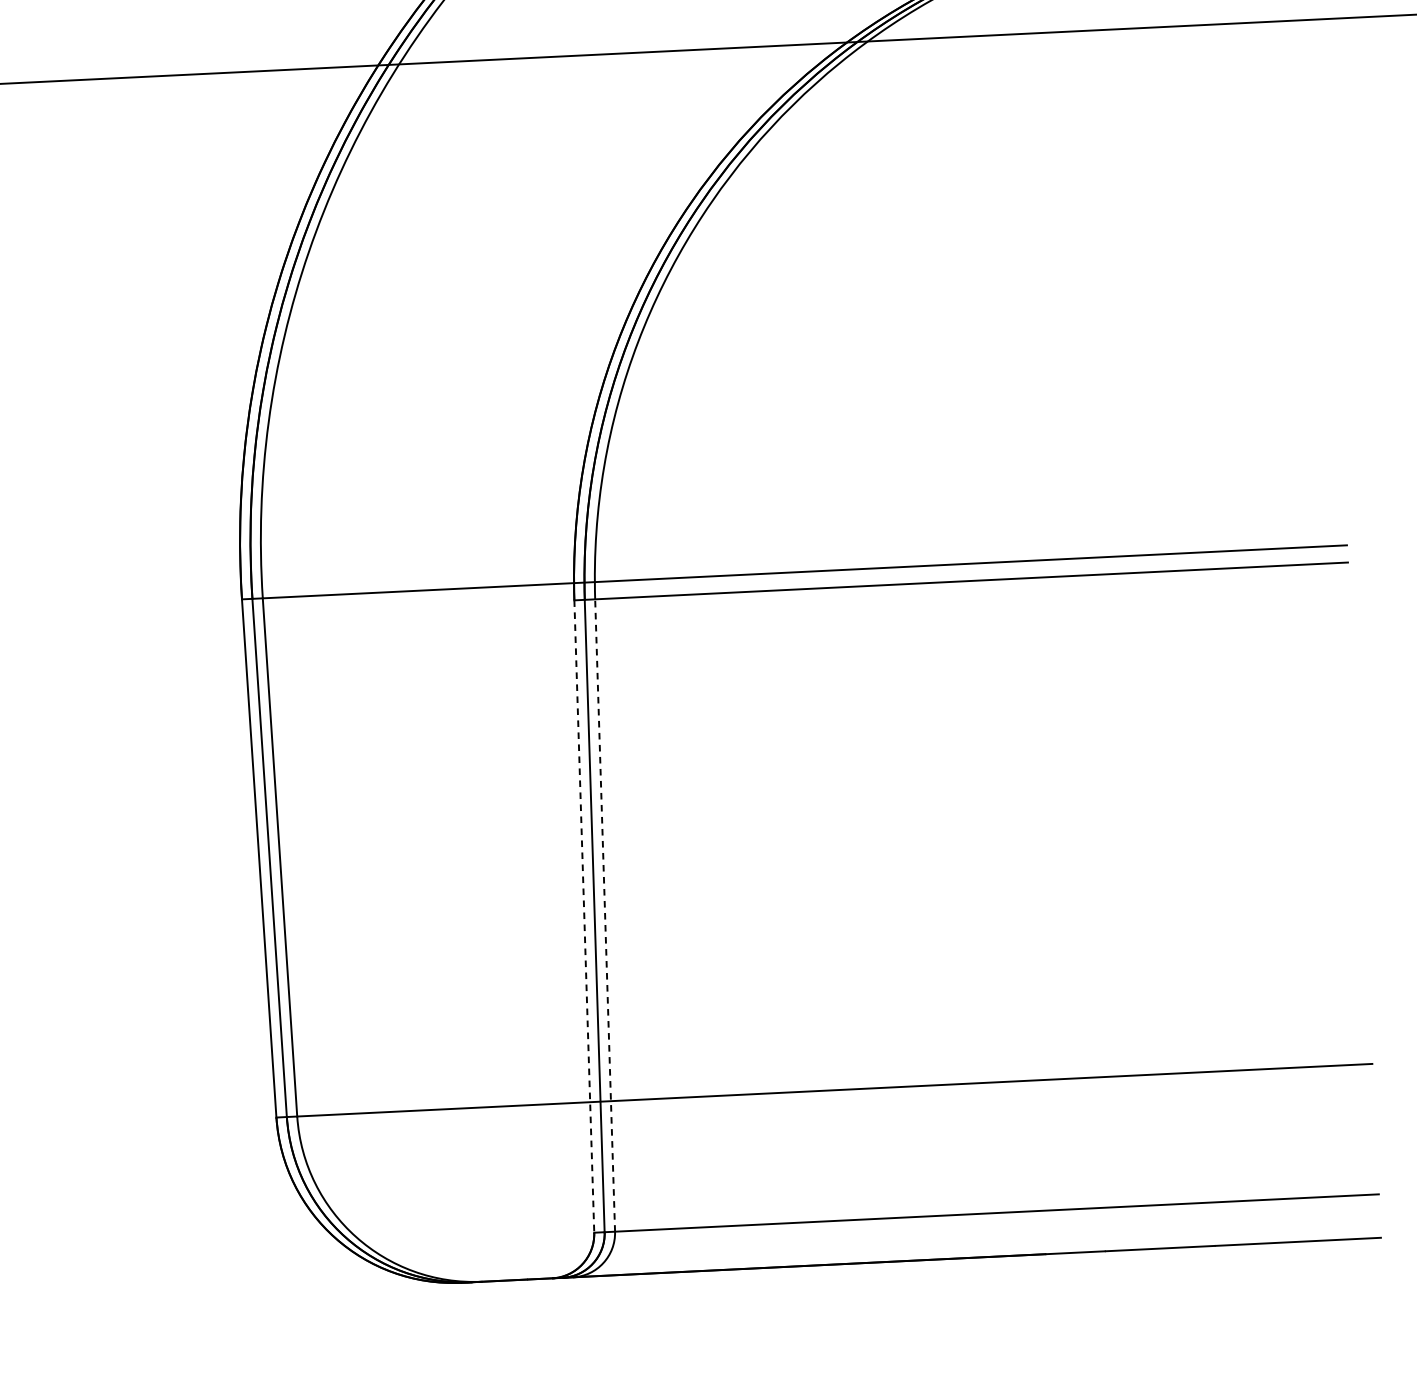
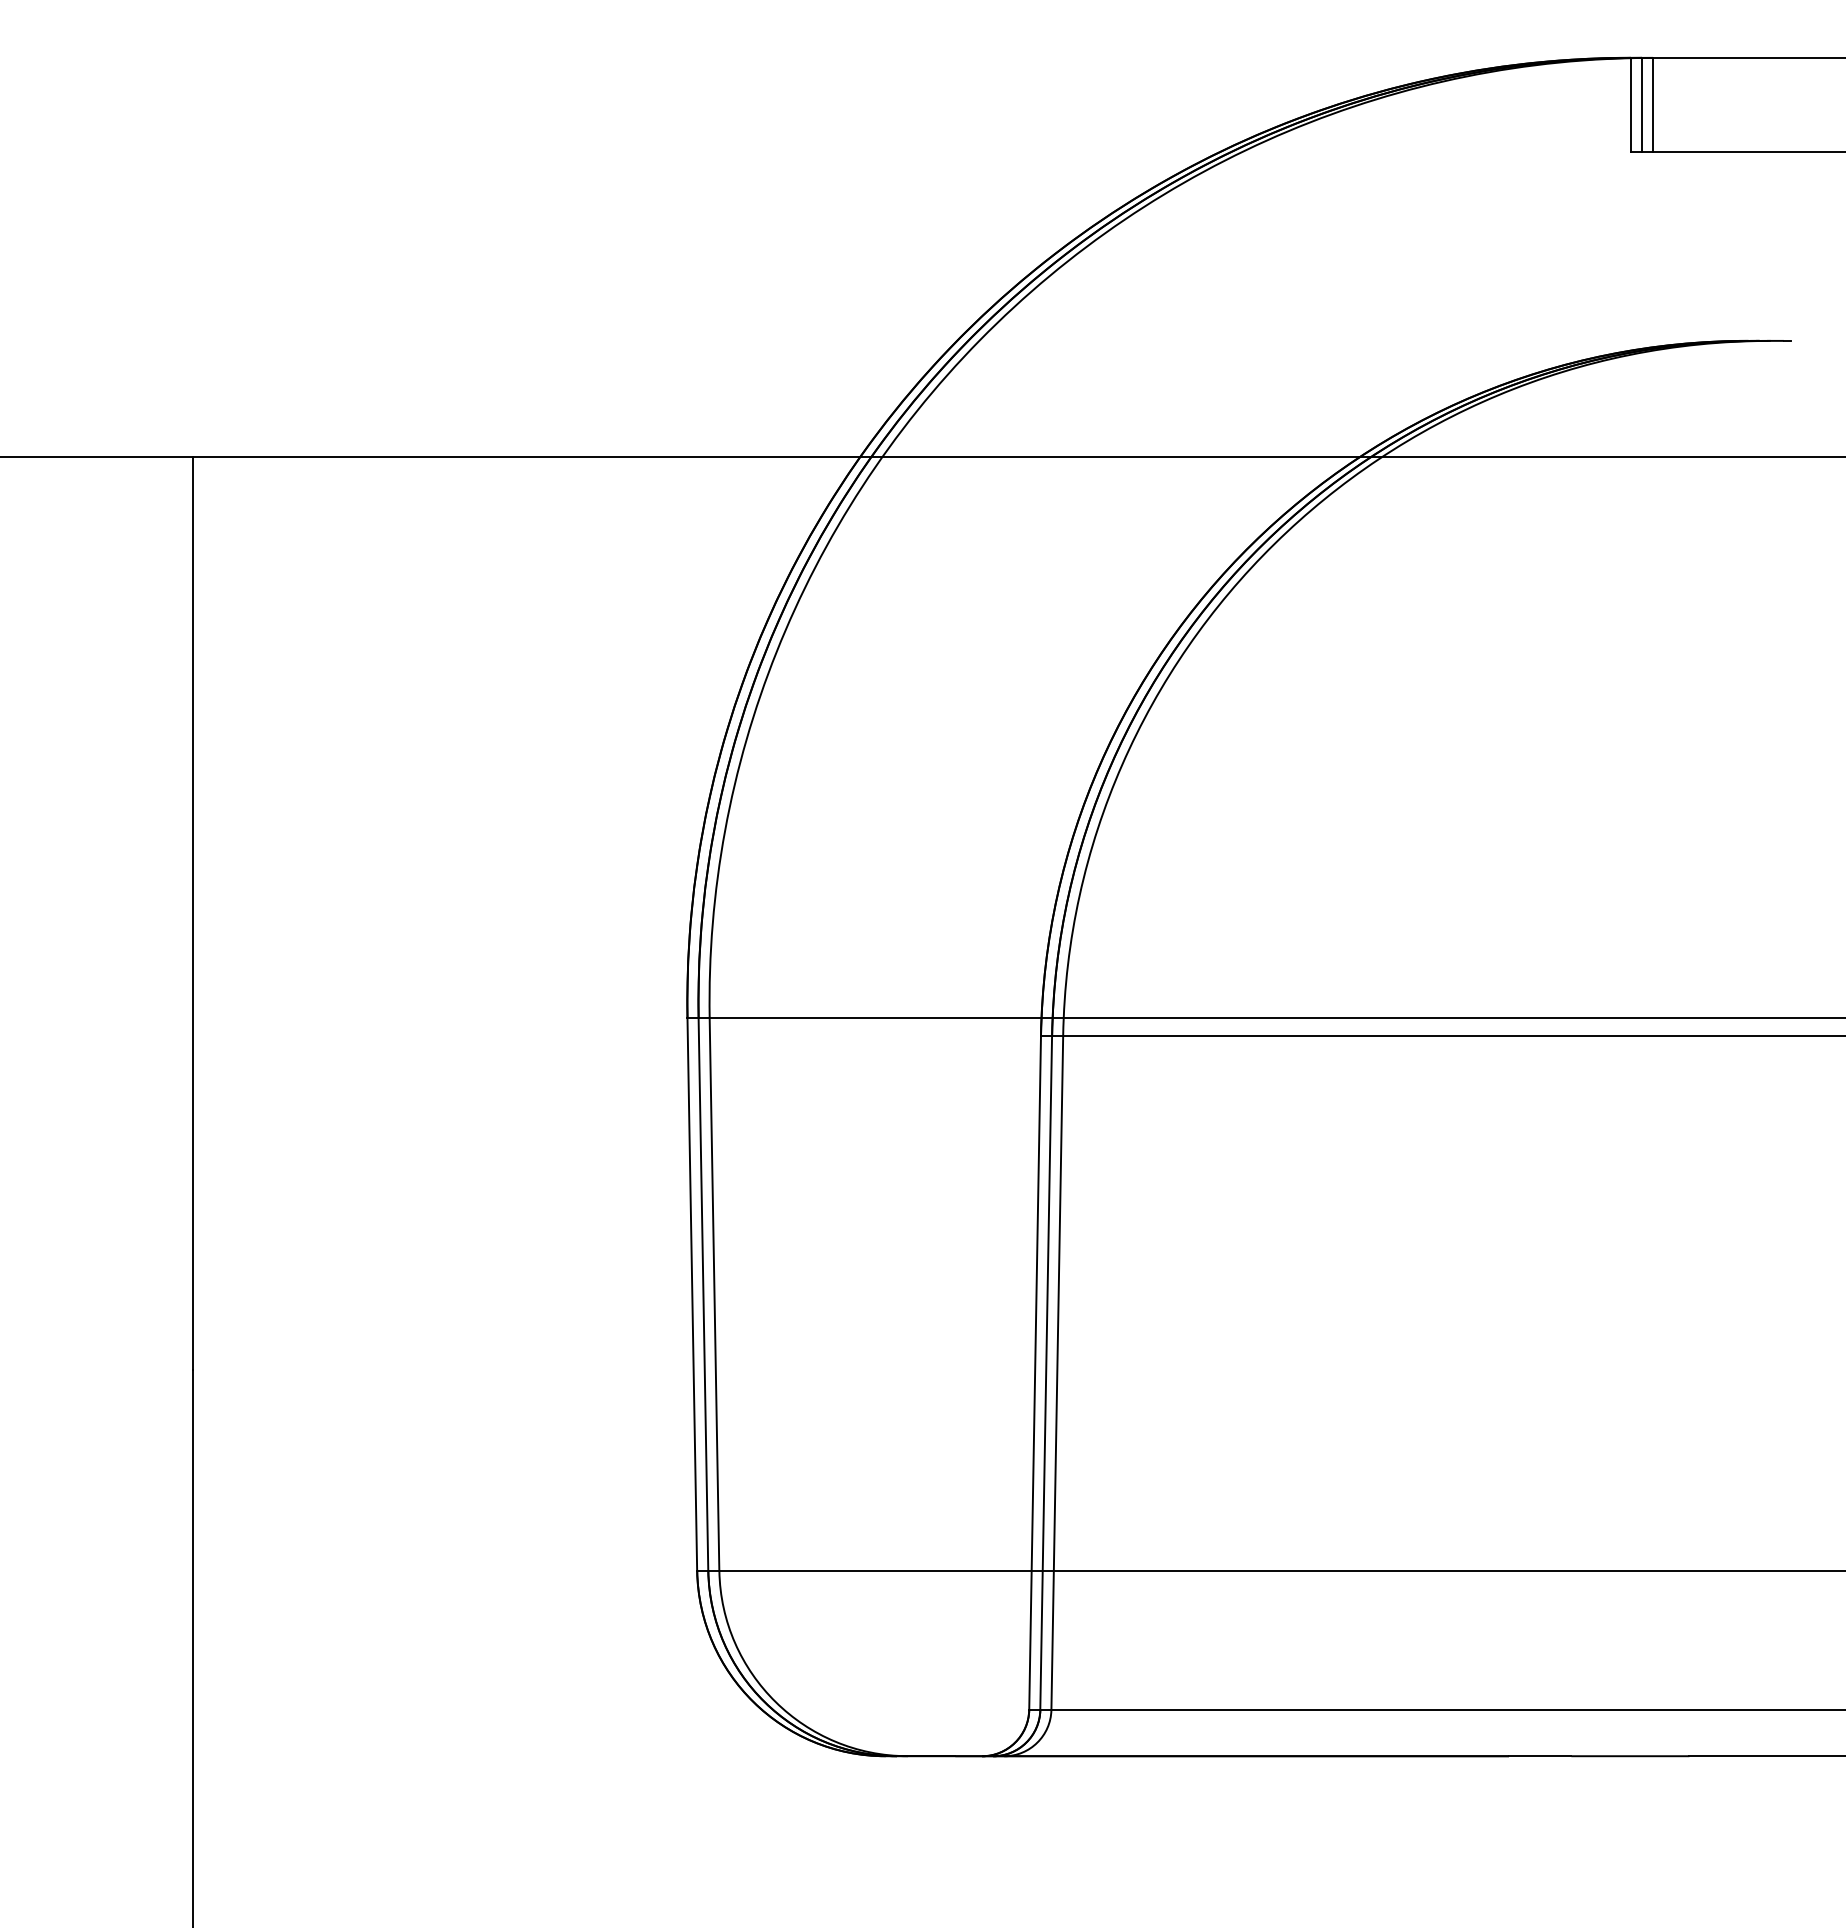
line: (605, 915) -> (1057, 1373), dashed -> solid
line: (584, 916) -> (1035, 1373), dashed -> solid

